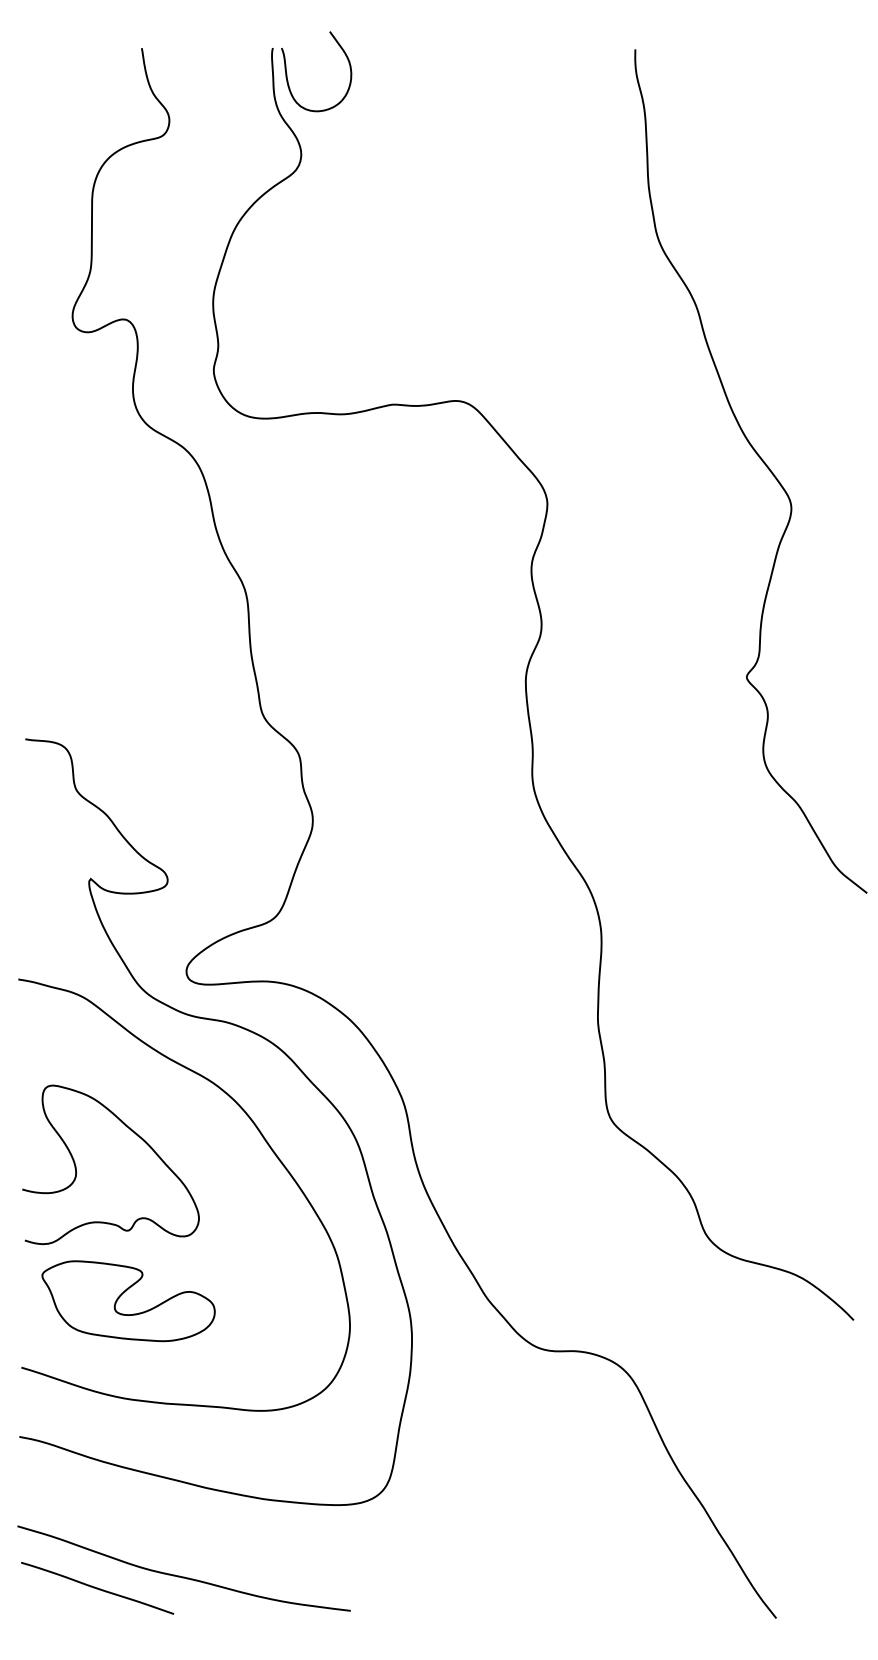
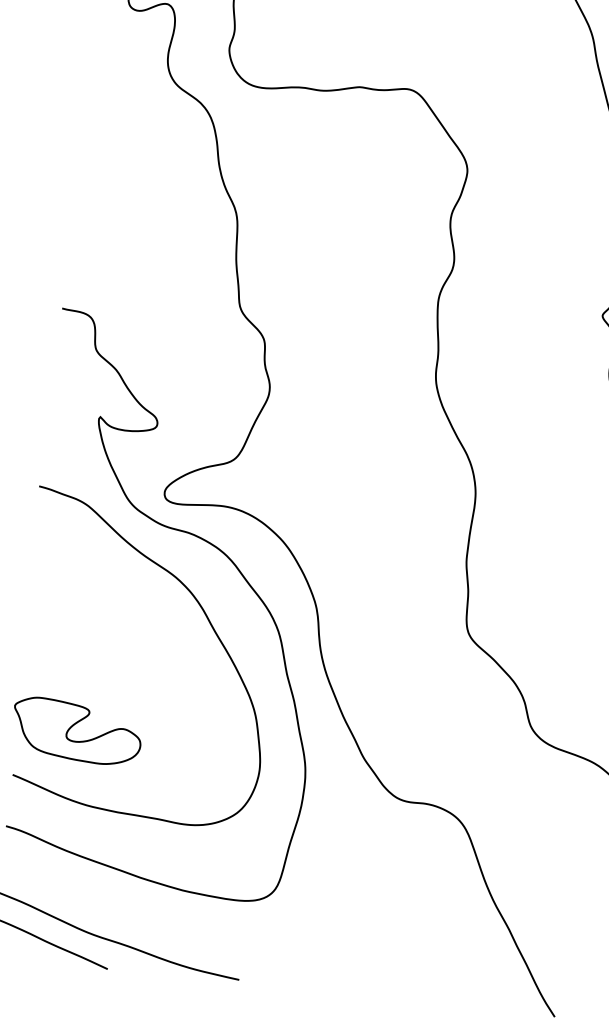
curve: (77, 1172) -> (68, 634), removed
part: (120, 1297) -> (71, 728), moved

